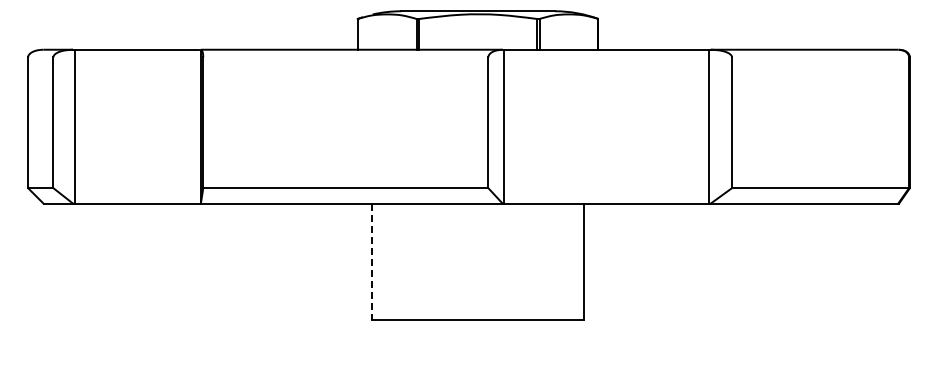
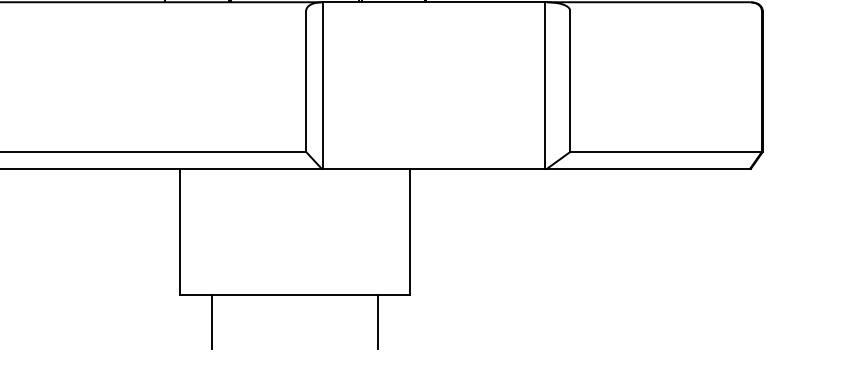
line: (371, 262) -> (179, 232), dashed -> solid
line: (401, 344) -> (212, 321), added
line: (555, 344) -> (378, 321), added

